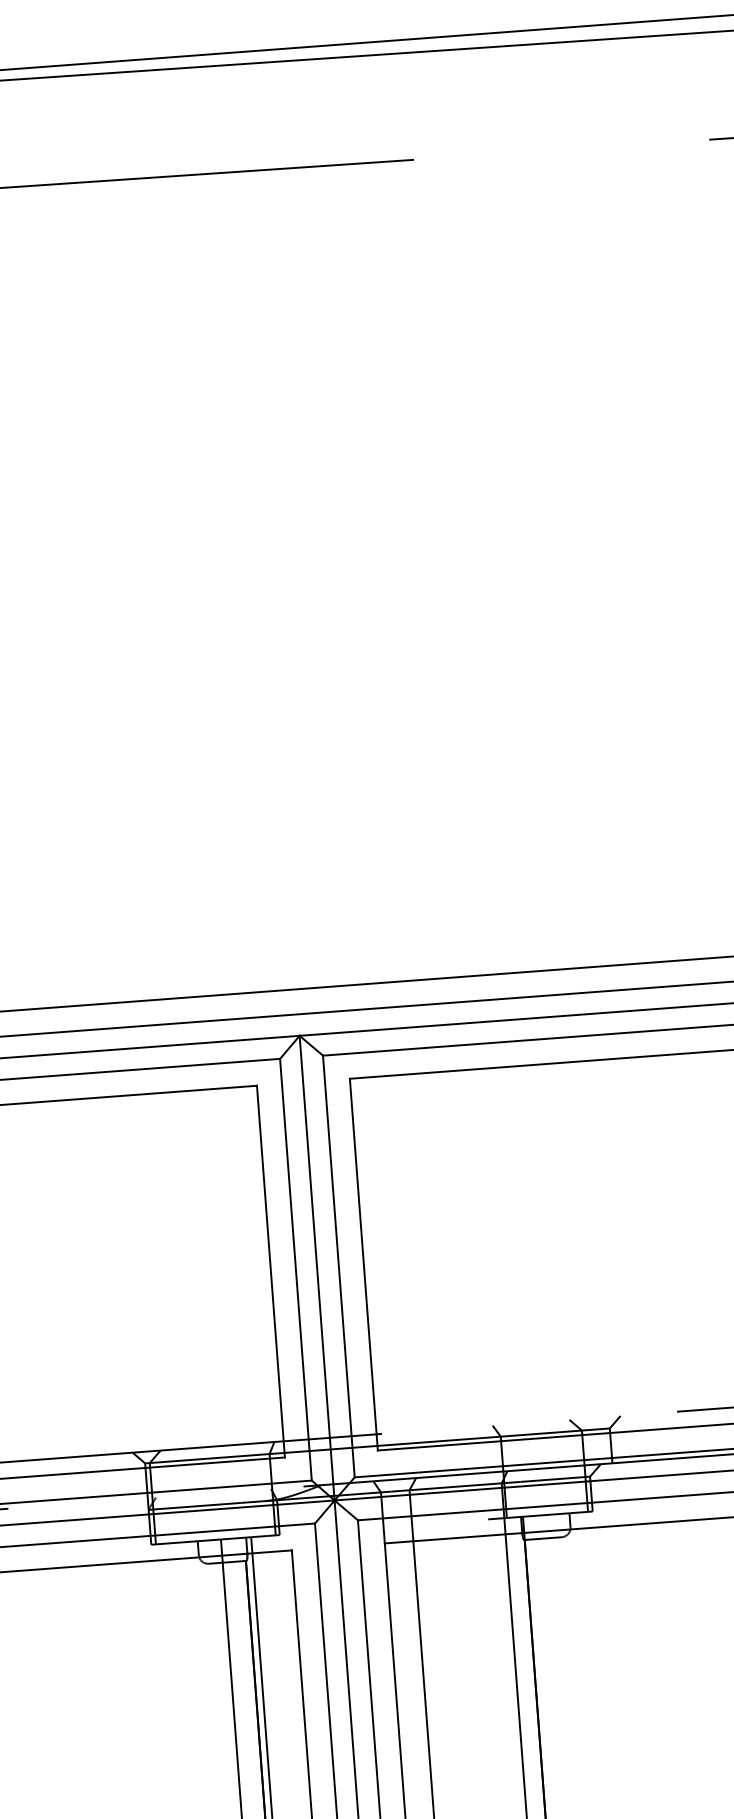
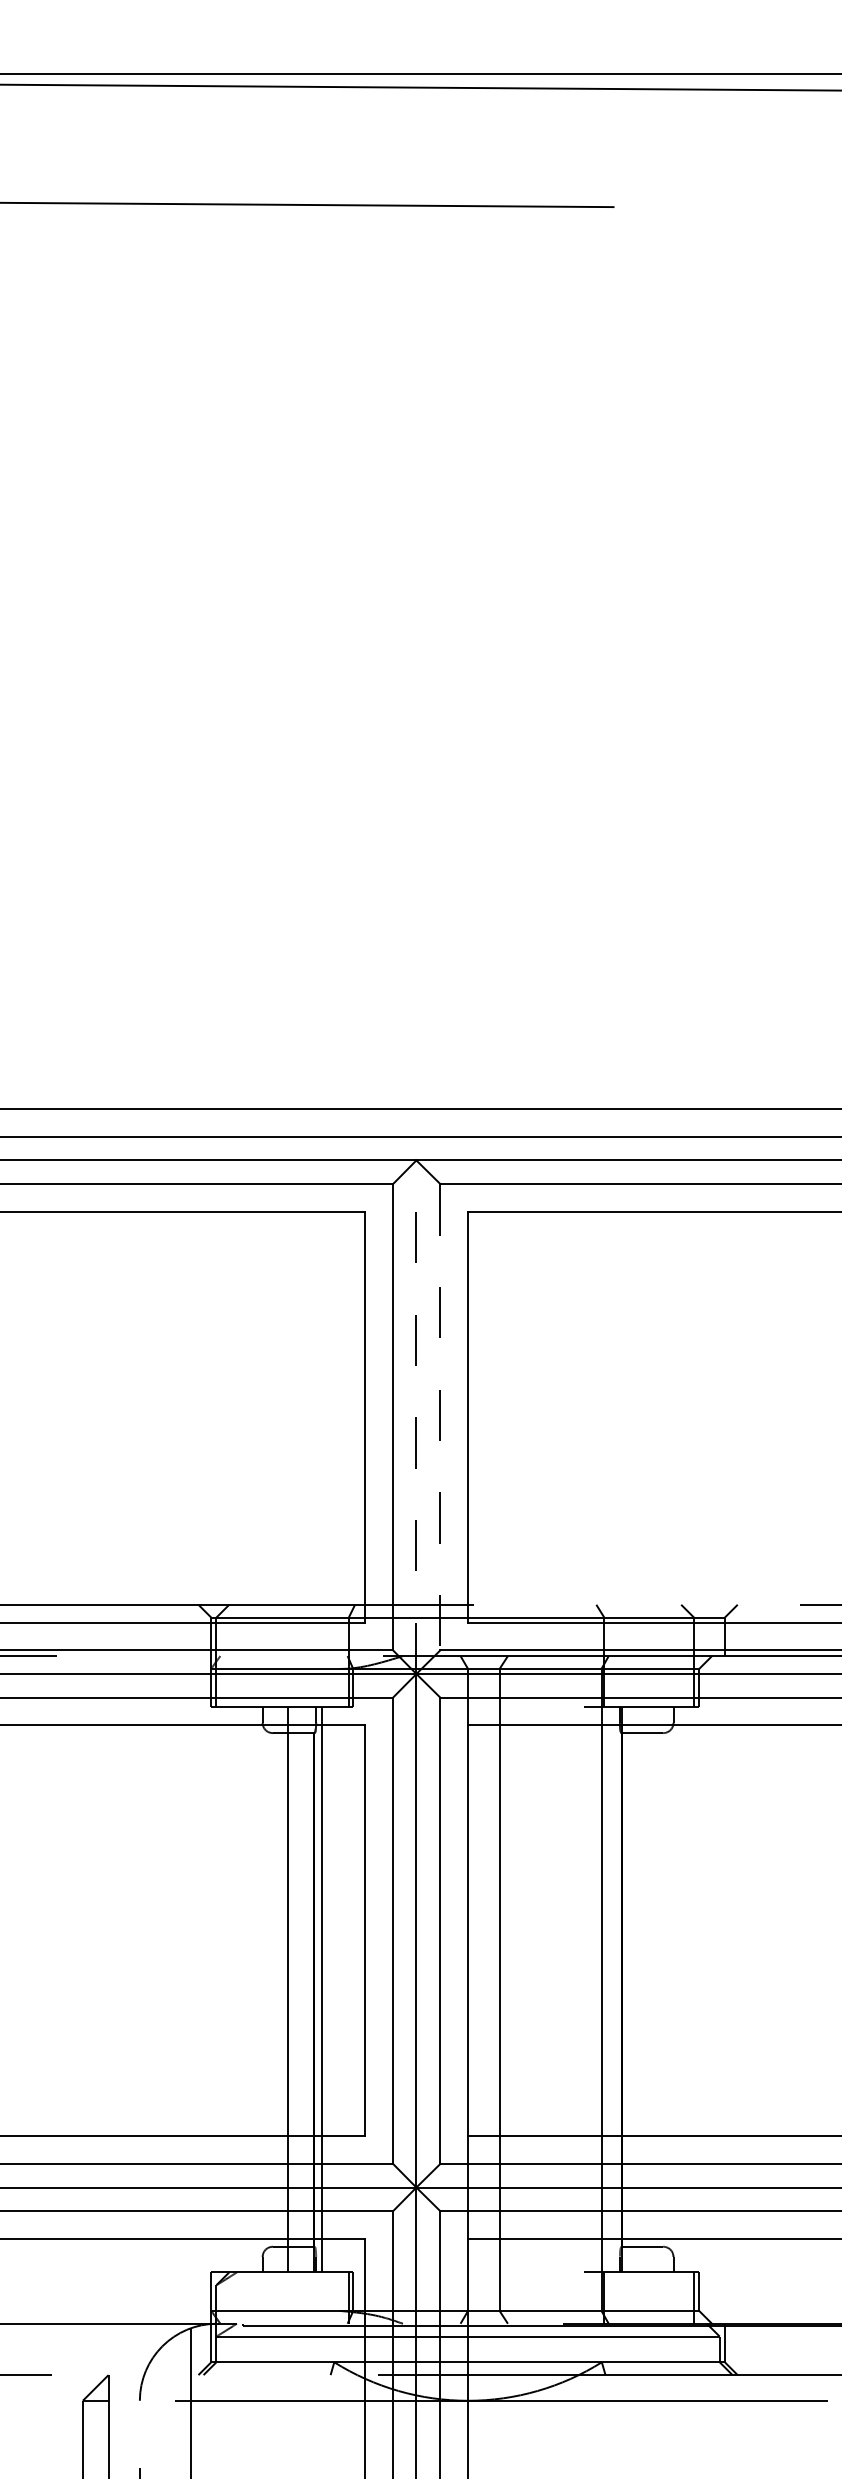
line: (338, 1266) -> (440, 1417), solid -> dashed
line: (317, 1268) -> (416, 1417), solid -> dashed

